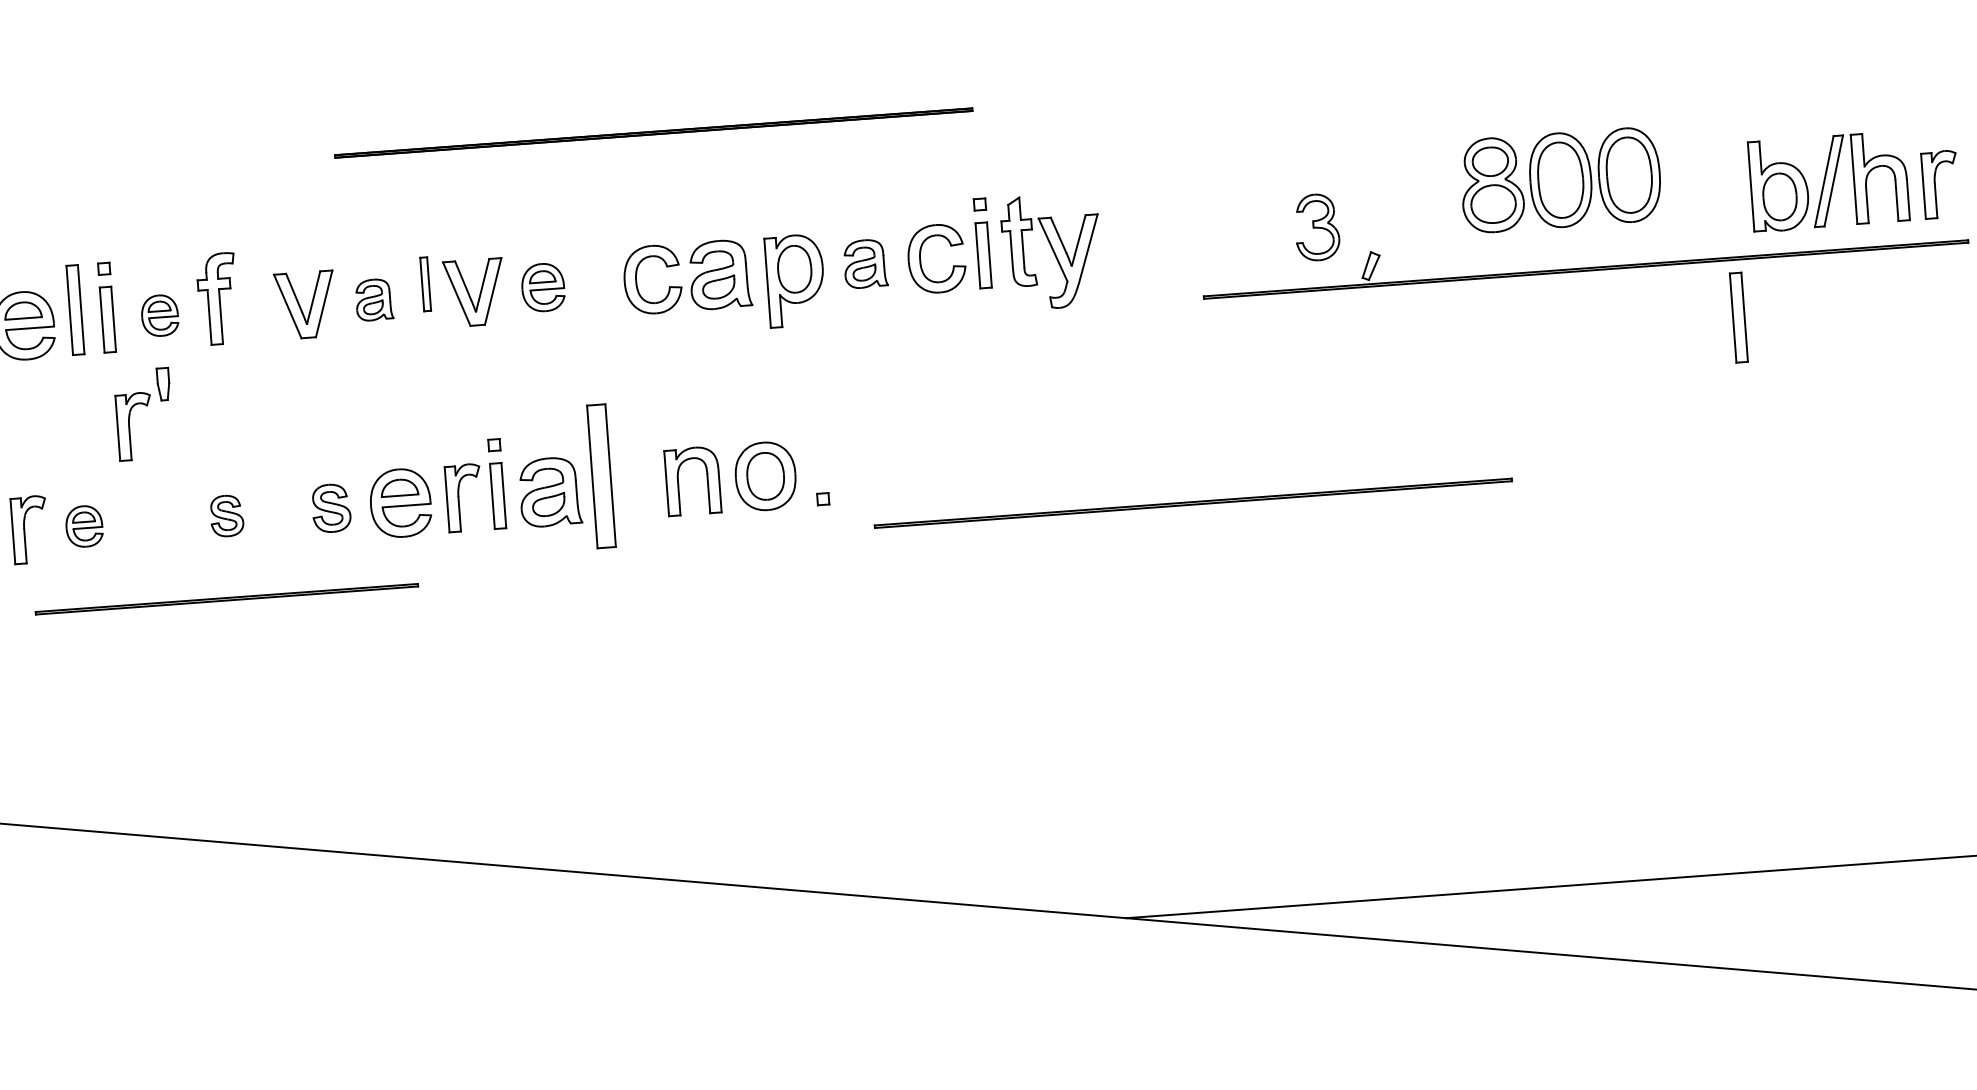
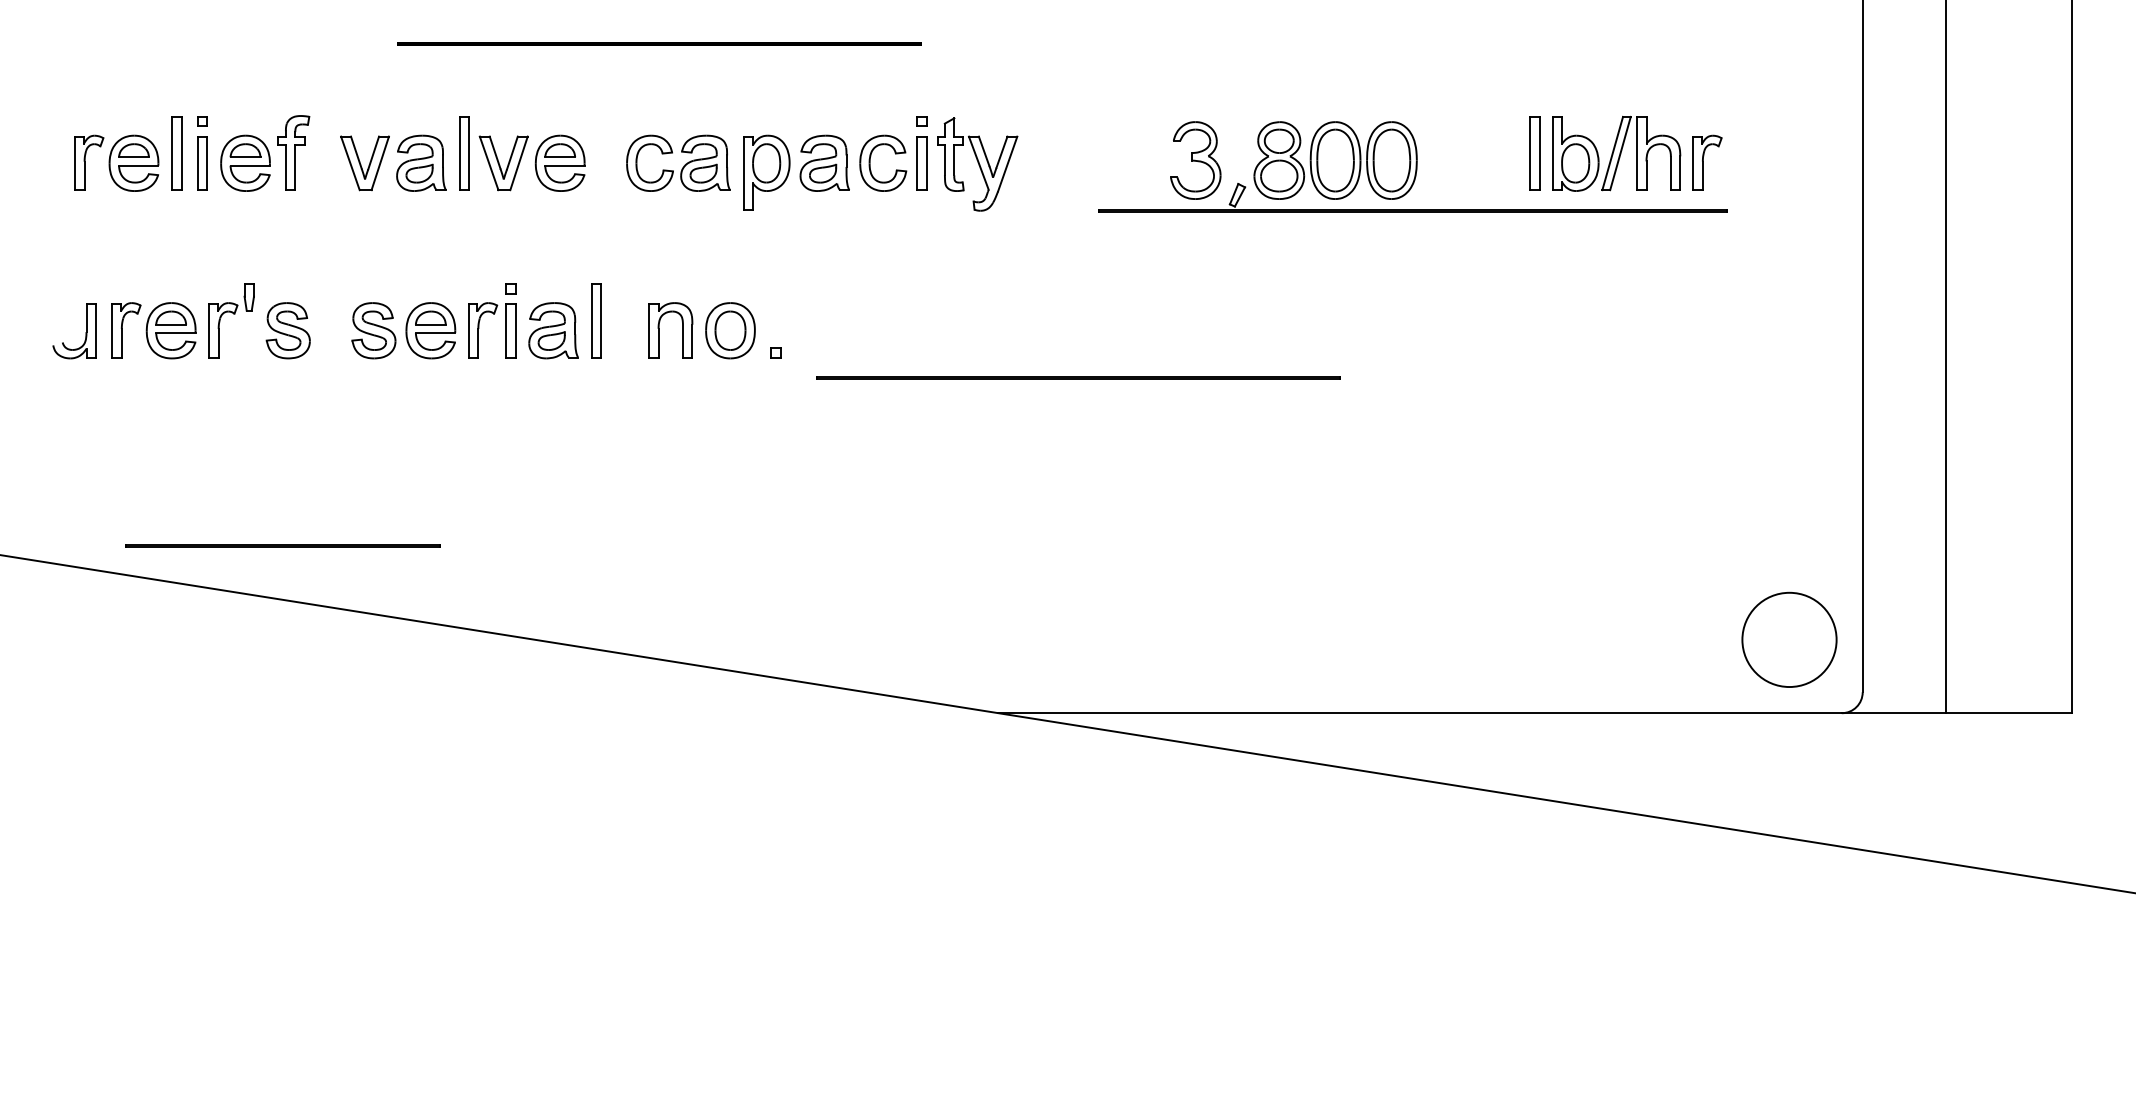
part: (1560, 180) -> (1335, 160), moved
part: (1316, 227) -> (1195, 160), size x1.43
part: (865, 263) -> (824, 162), size x1.43
part: (425, 284) -> (464, 153), size x1.67
part: (542, 286) -> (559, 162), size x1.43
part: (374, 299) -> (421, 162), size x1.67
part: (159, 314) -> (245, 162), size x1.67
part: (1738, 317) -> (1534, 153), moved
part: (145, 406) -> (233, 314), moved
part: (601, 475) -> (596, 320), size x0.62
part: (330, 507) -> (373, 330), size x1.43
part: (226, 515) -> (287, 330), size x1.67
part: (83, 526) -> (170, 330), size x1.67
line: (226, 598) -> (282, 545), moved

